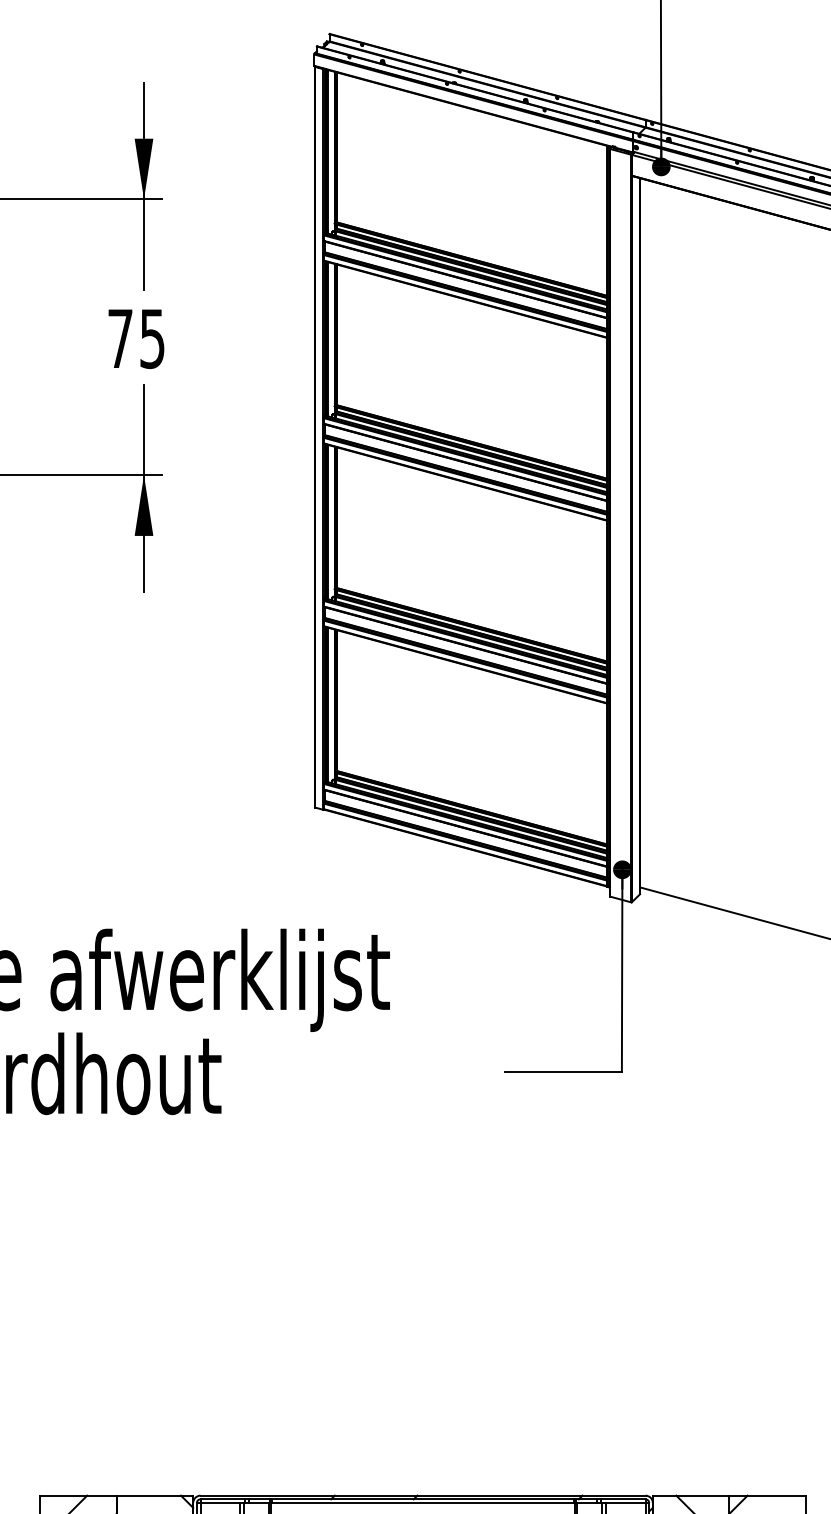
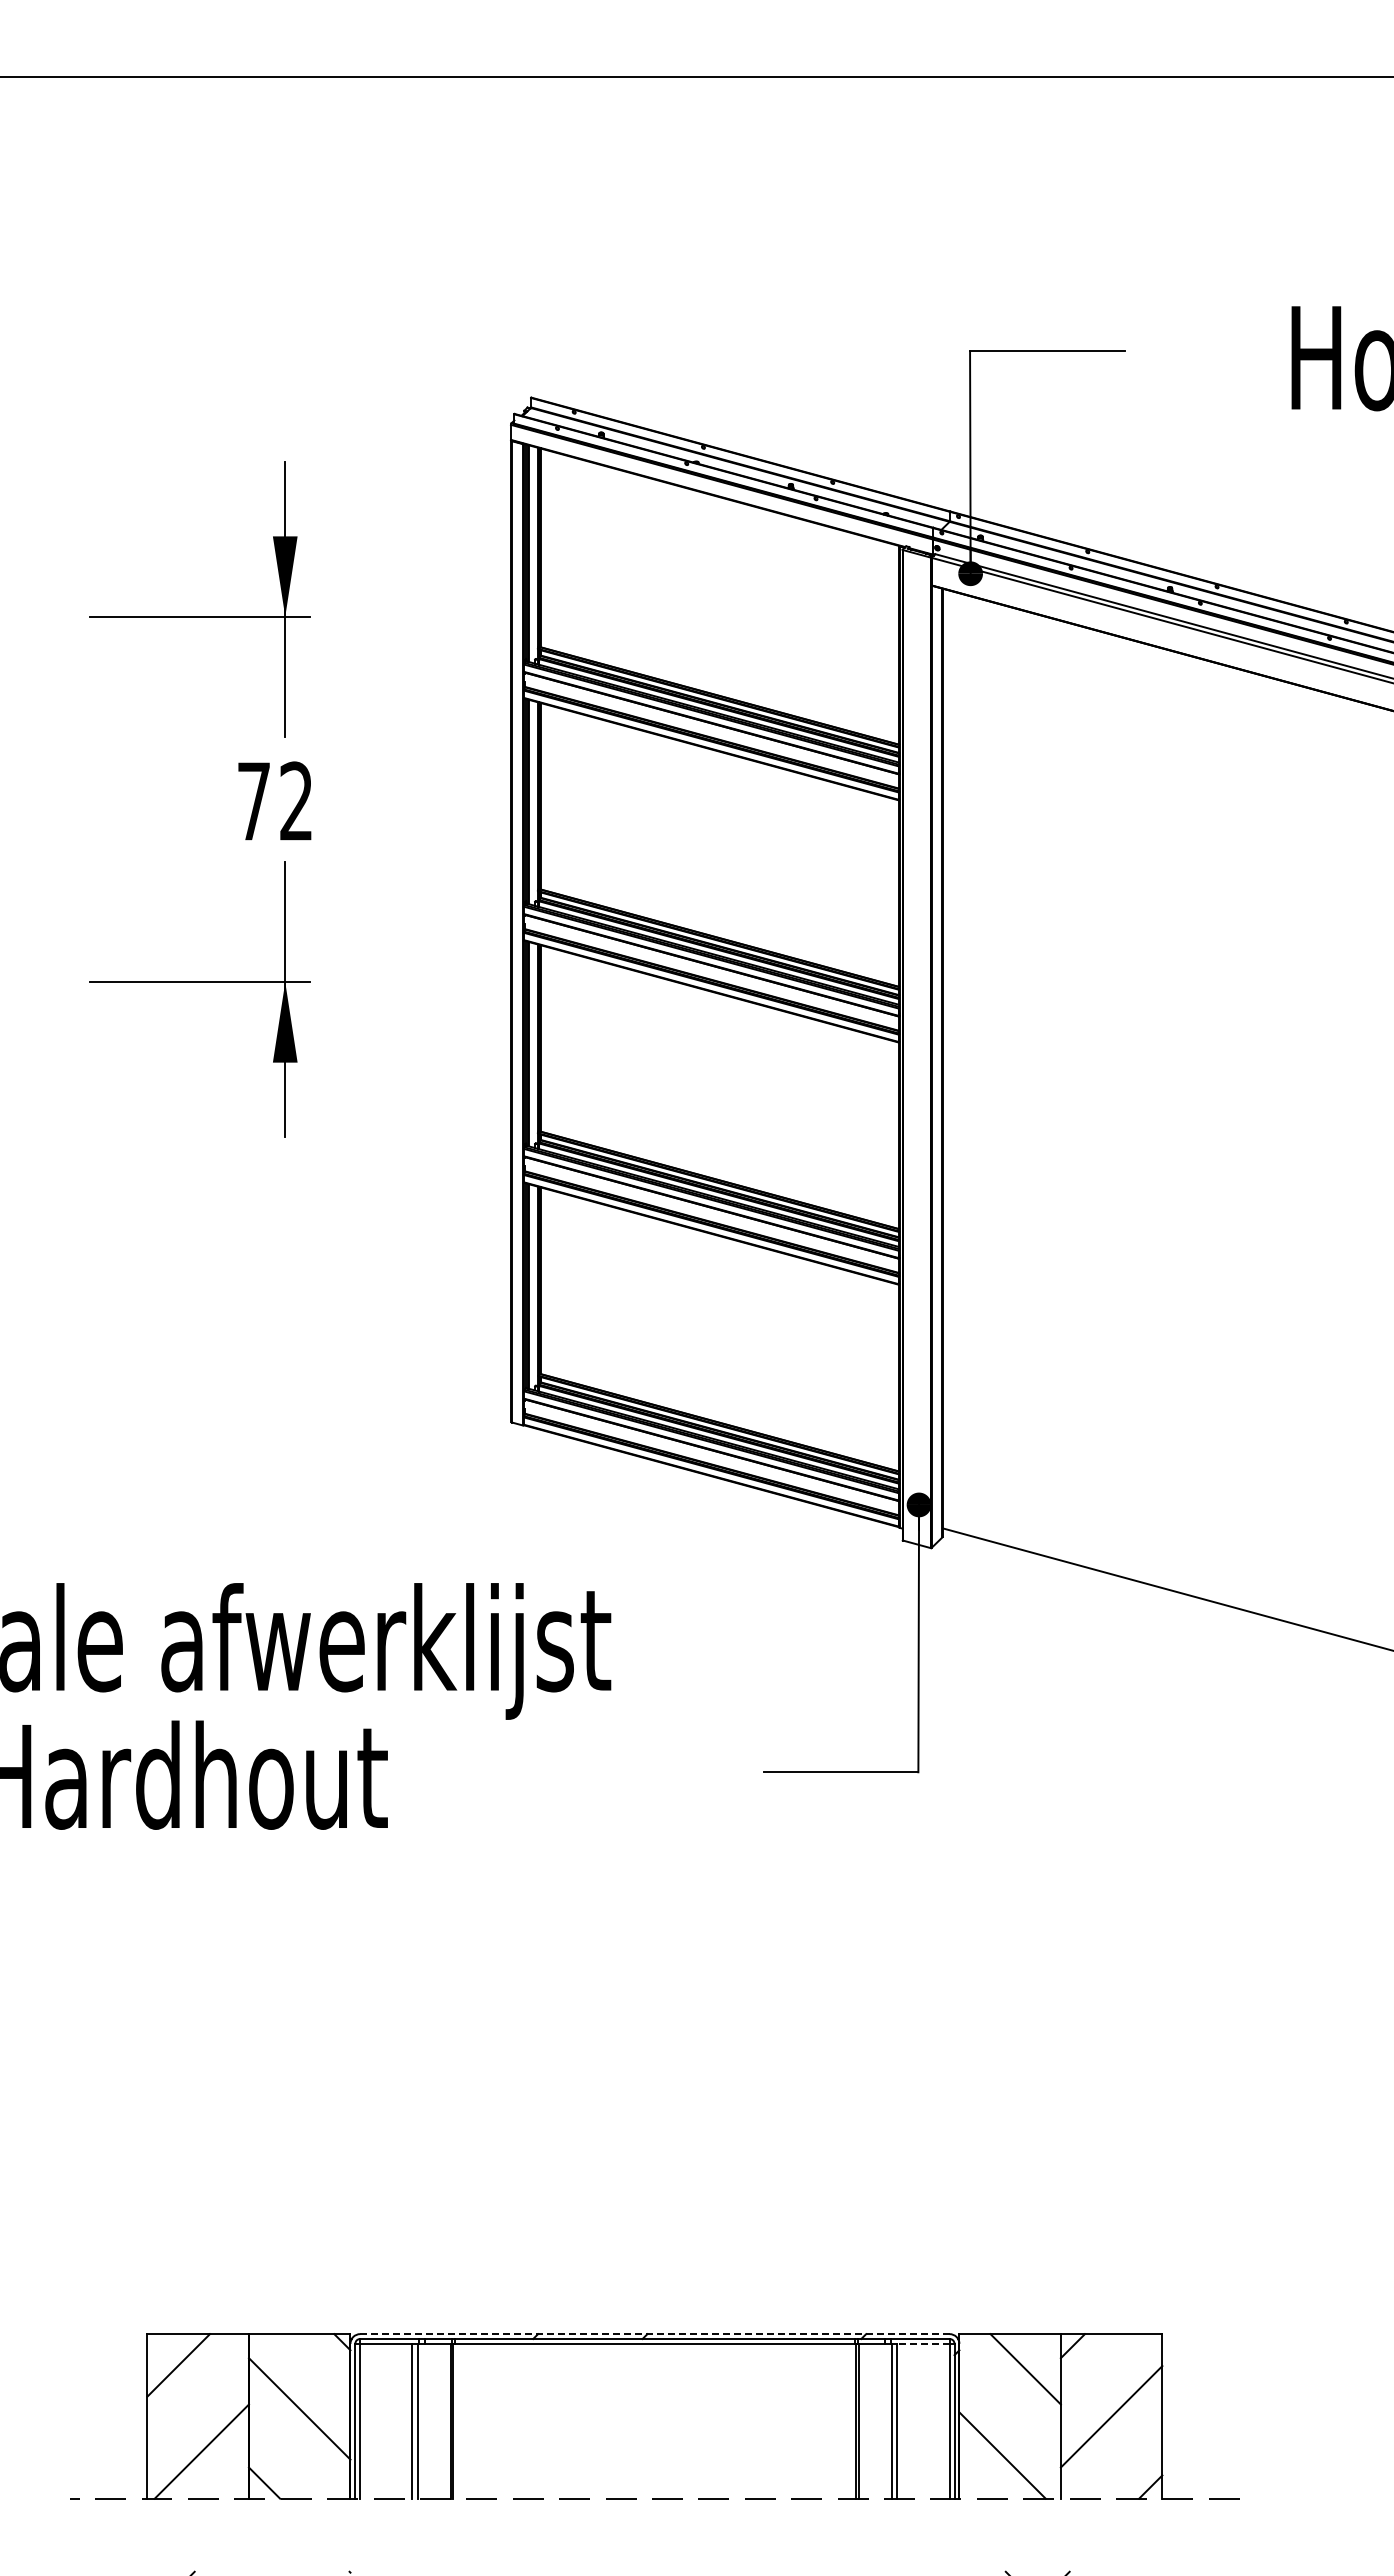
text: (152, 338) -> (296, 801), 75 -> 72
line: (422, 1495) -> (654, 2334), solid -> dashed
line: (625, 1502) -> (923, 2343), solid -> dashed

